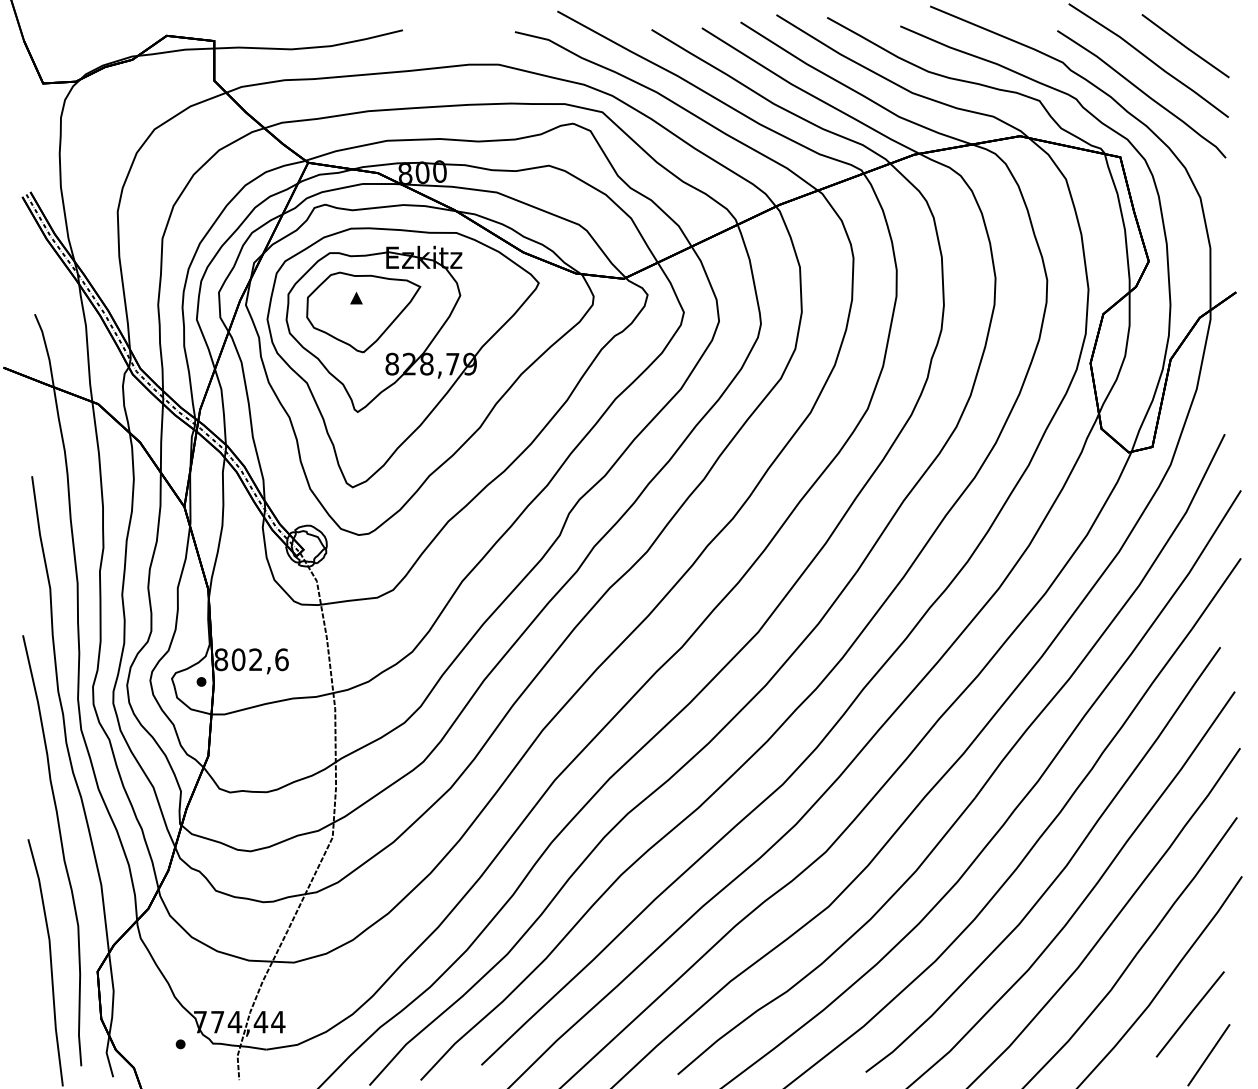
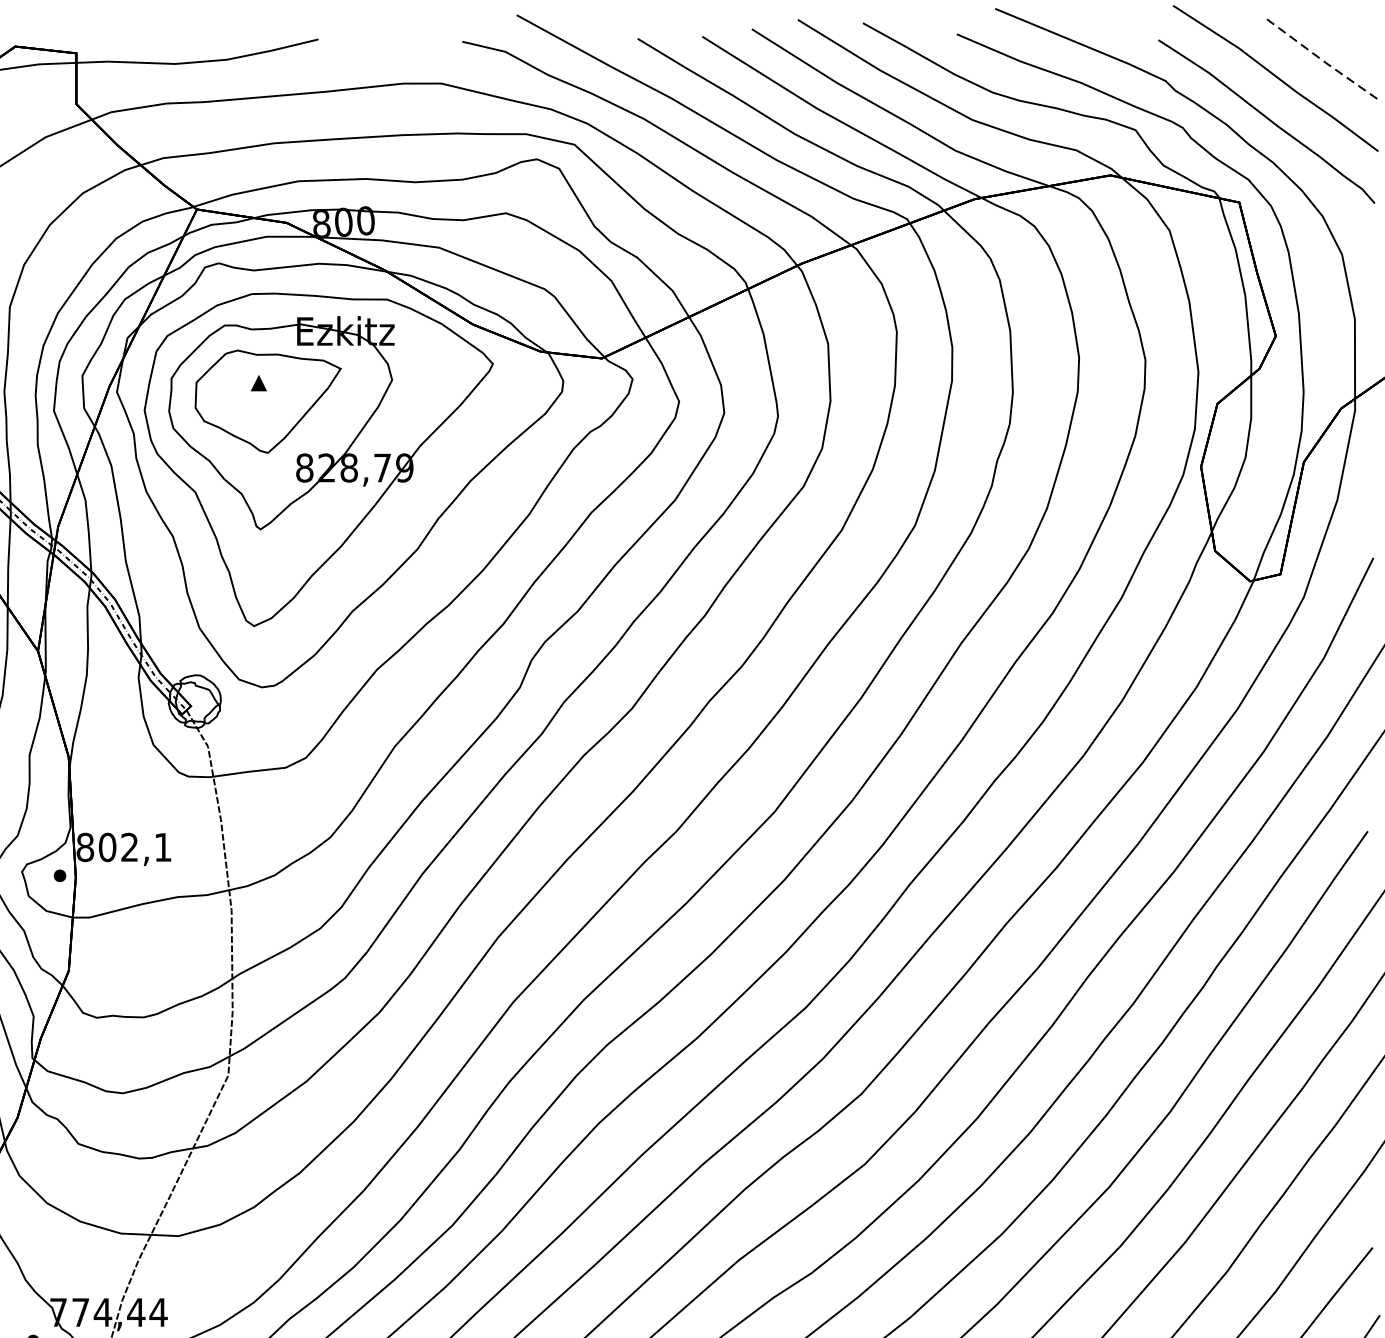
line: (1185, 47) -> (1322, 61), solid -> dashed
text: (281, 659) -> (162, 847), 802,6 -> 802,1

